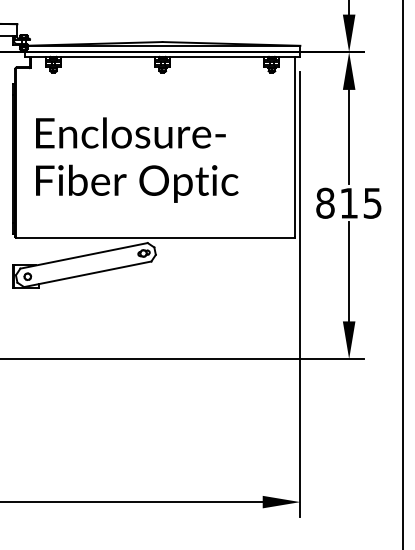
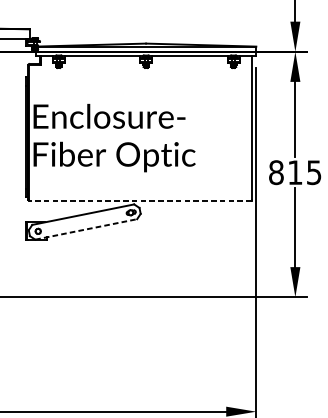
text: (137, 159) -> (114, 137), moved
line: (154, 238) -> (139, 200), solid -> dashed
line: (87, 274) -> (86, 229), solid -> dashed

